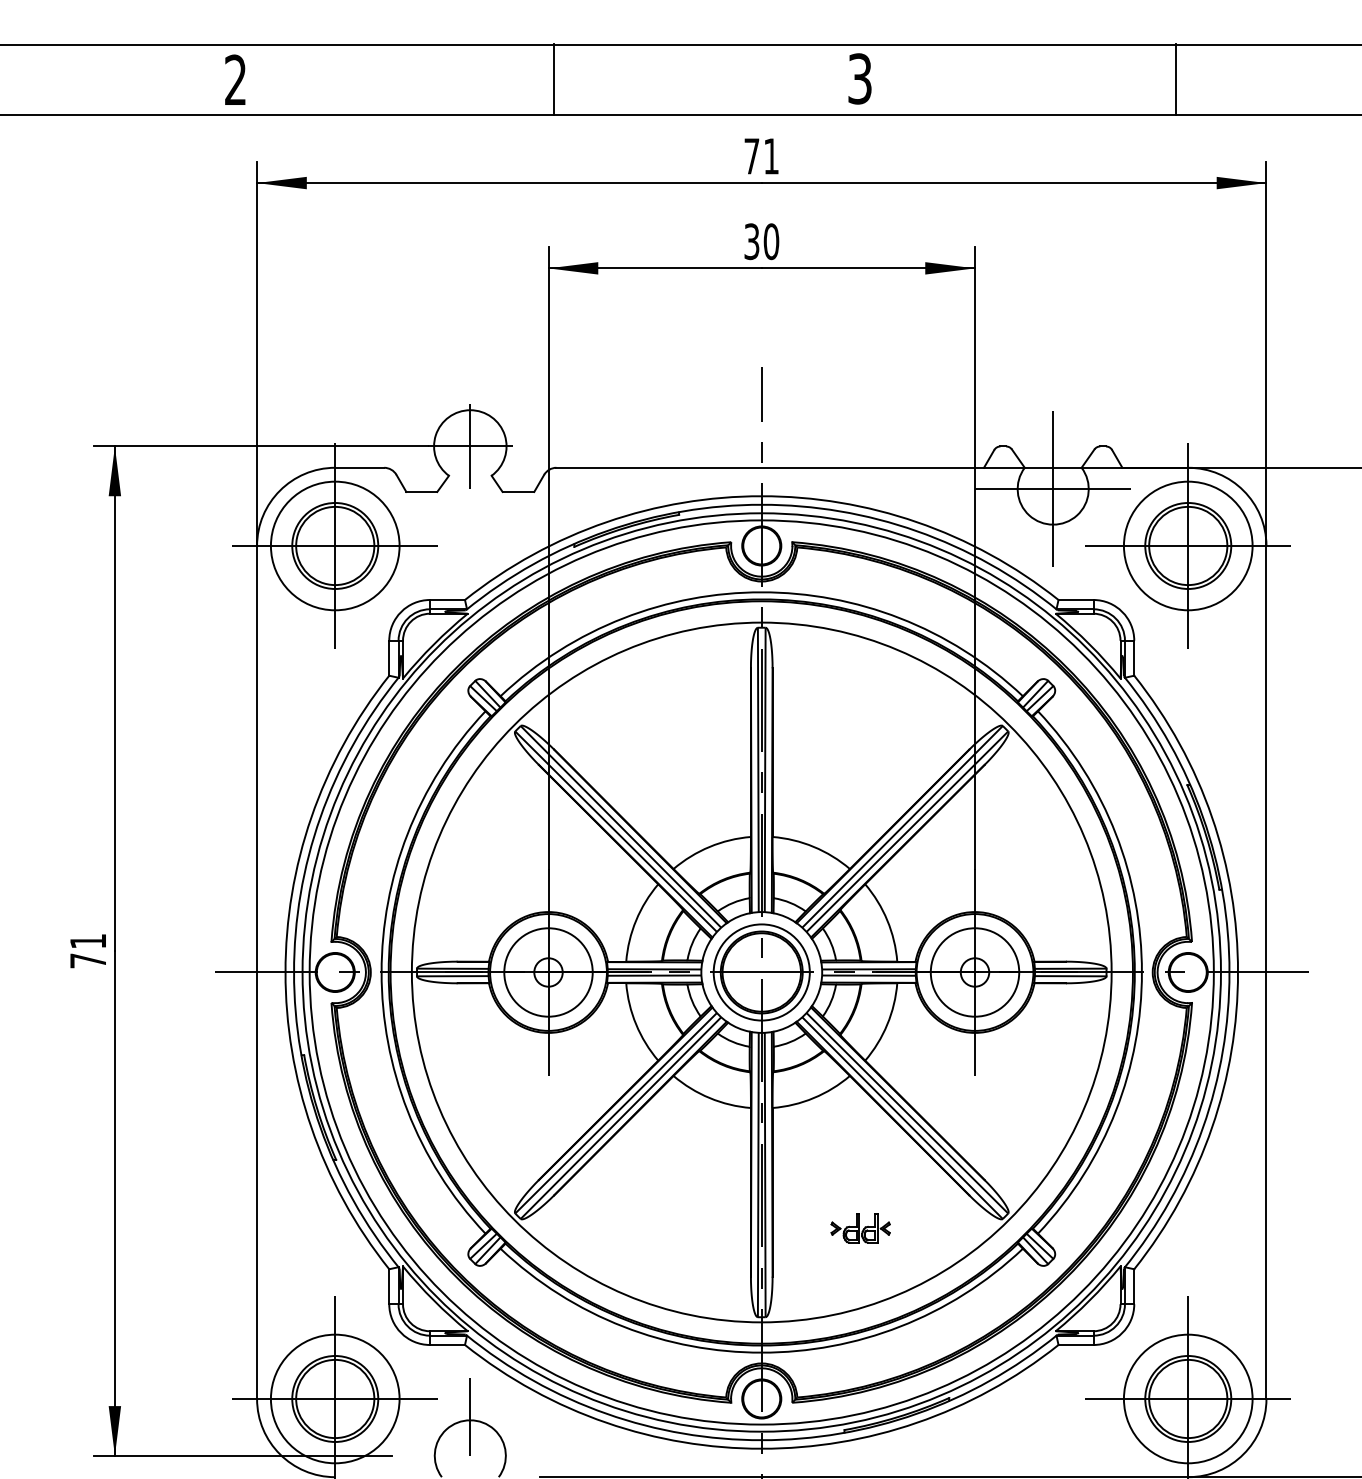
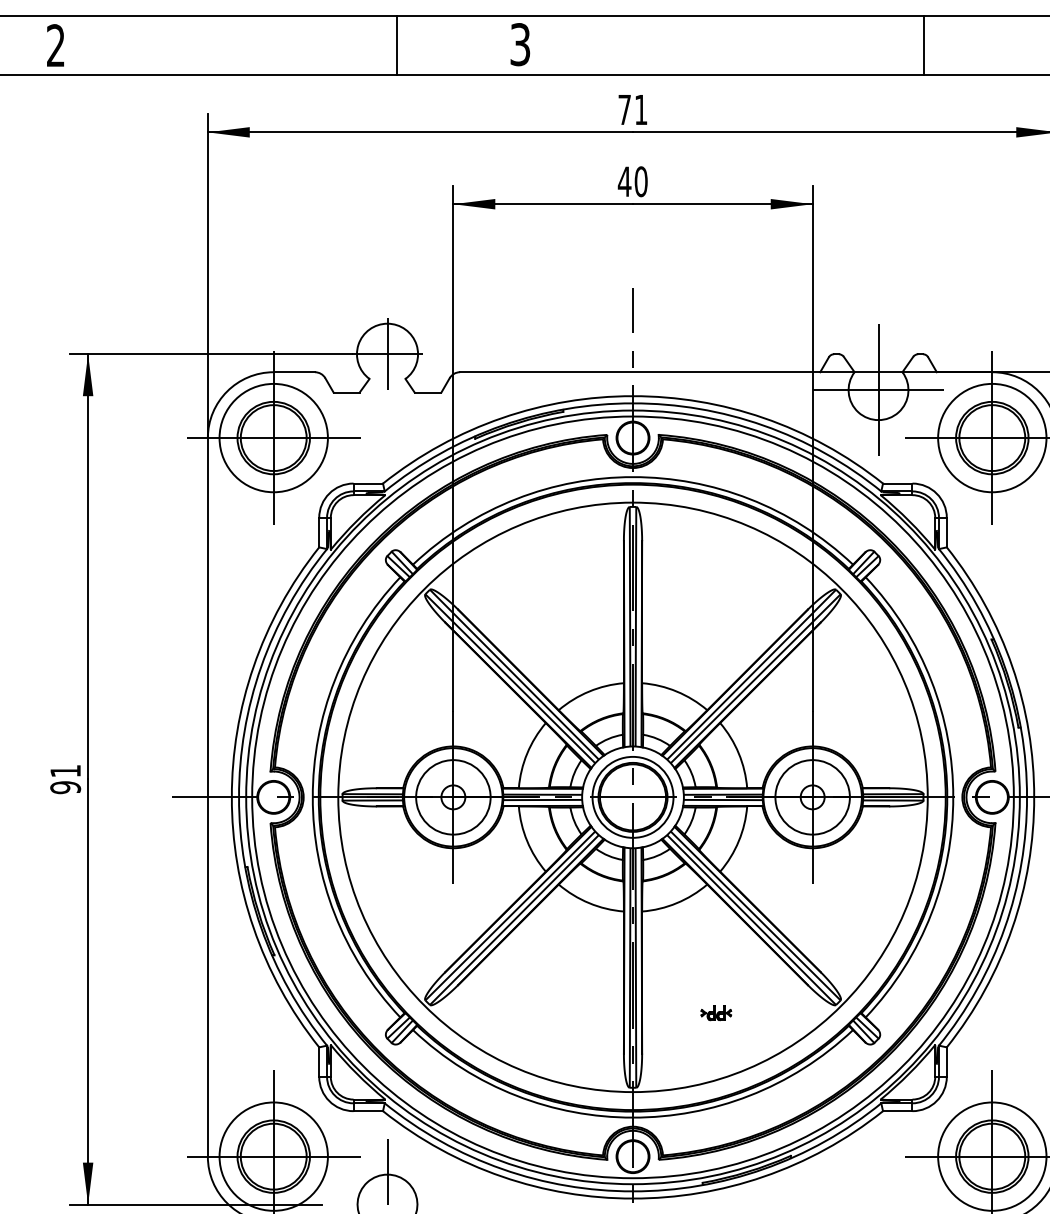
text: (859, 78) -> (519, 44), moved
text: (235, 79) -> (55, 45), moved
line: (554, 79) -> (396, 45), moved
line: (1176, 79) -> (924, 45), moved
text: (751, 241) -> (624, 181), 30 -> 40
text: (87, 960) -> (65, 787), 71 -> 91
part: (860, 1228) -> (716, 1013), size x0.6

